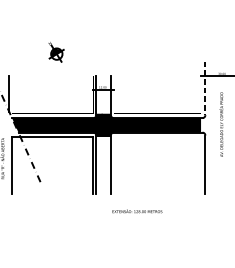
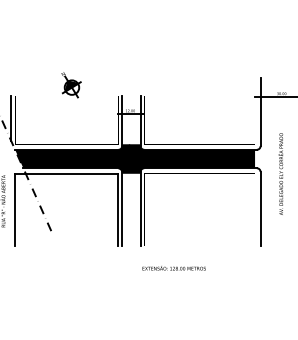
part: (56, 52) -> (71, 85), moved
line: (205, 88) -> (260, 112), dashed -> solid
text: (221, 124) -> (280, 173), moved

